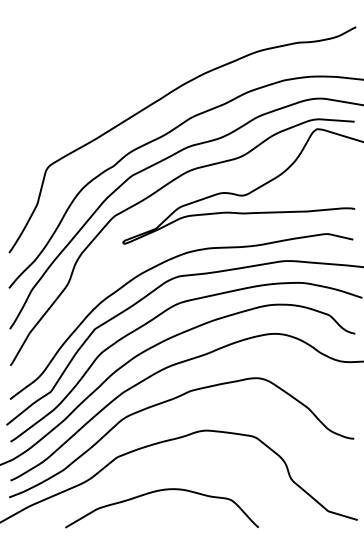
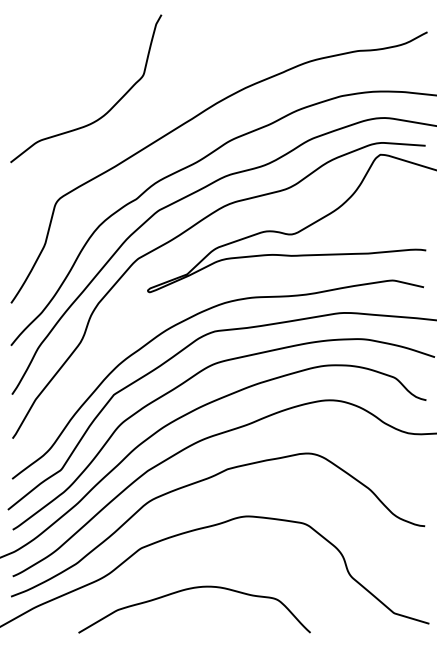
curve: (86, 95) -> (103, 114), added

